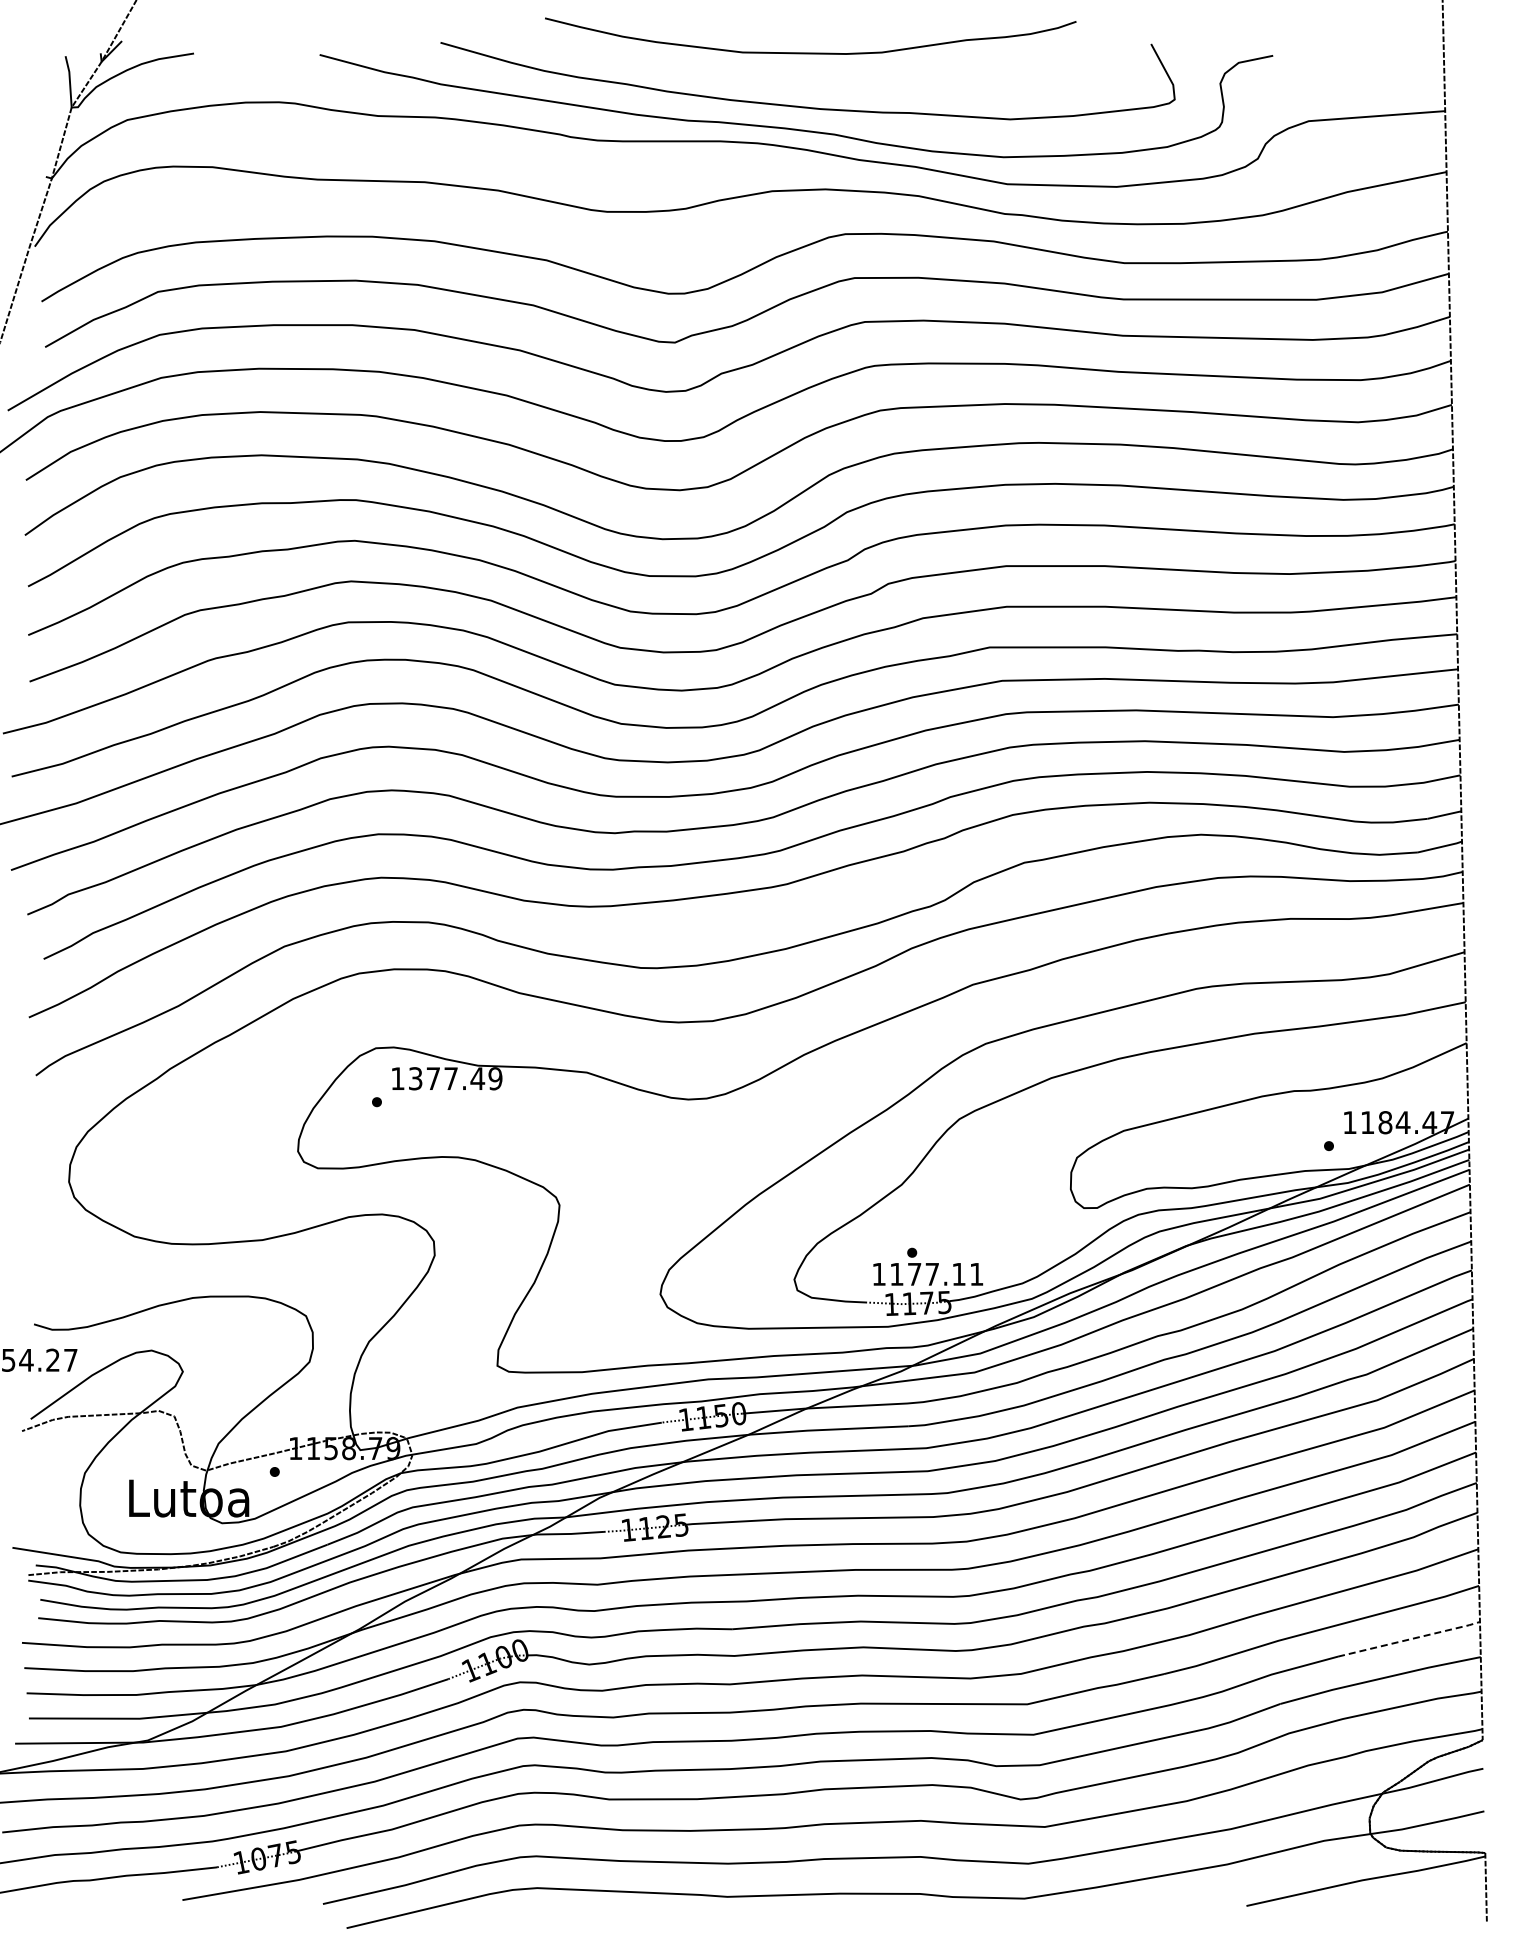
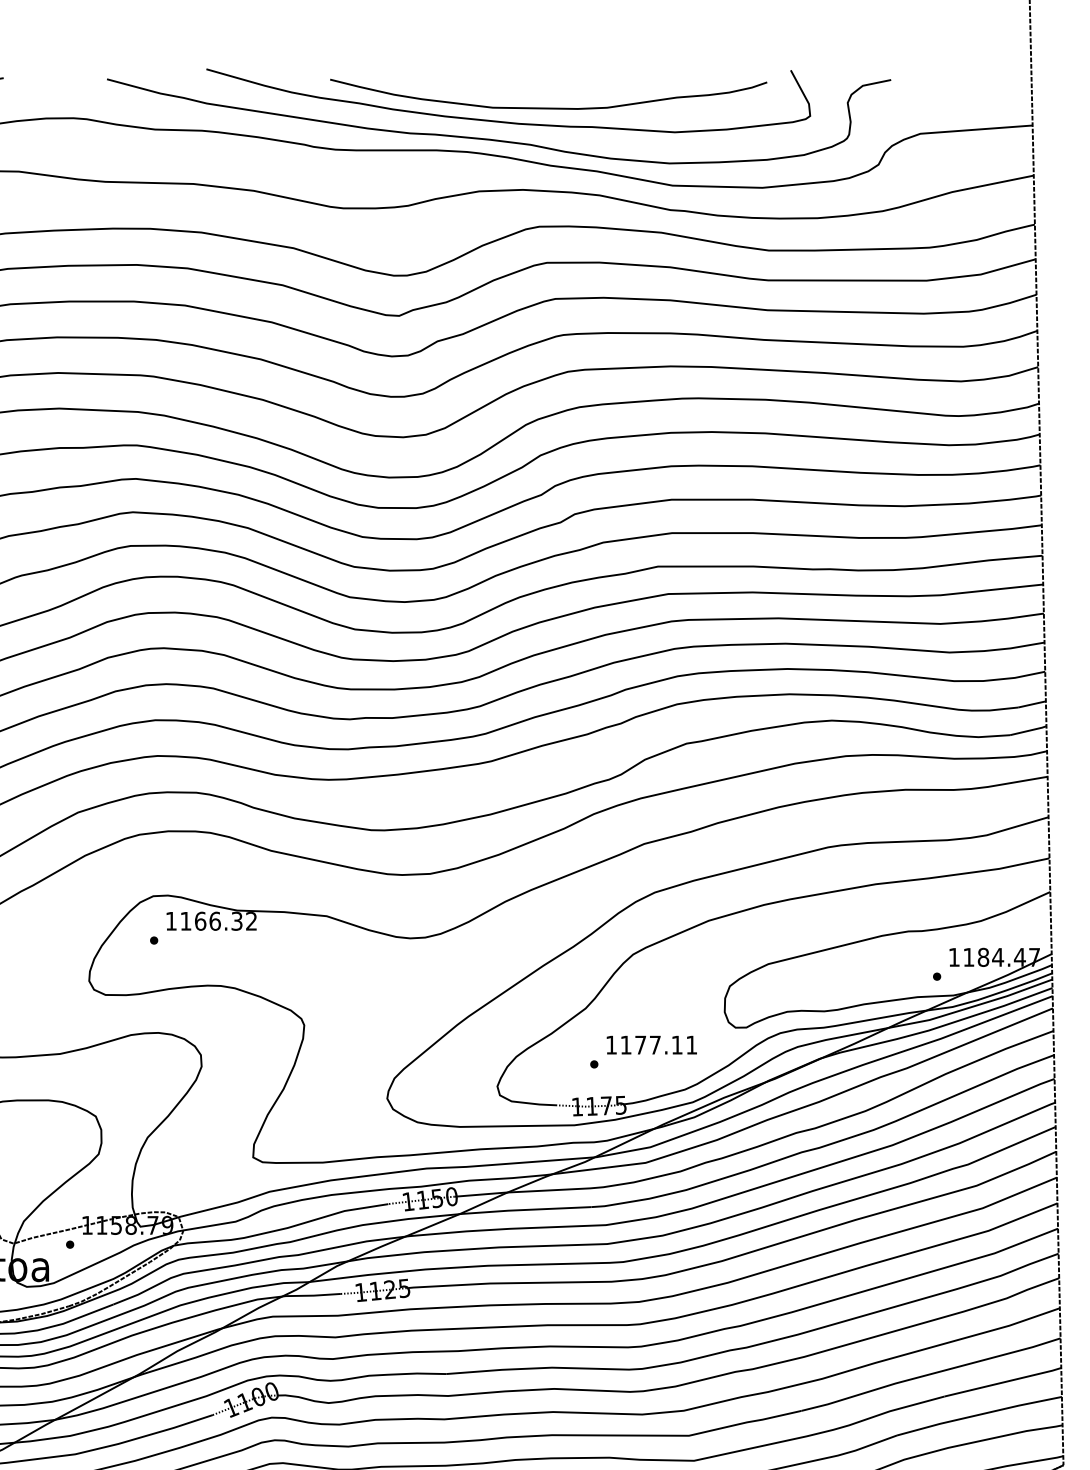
curve: (810, 52) -> (548, 107), moved
text: (455, 1078) -> (218, 921), 1377.49 -> 1166.32
text: (928, 1274) -> (652, 1045), moved
line: (1409, 1639) -> (1003, 1382), dashed -> solid

